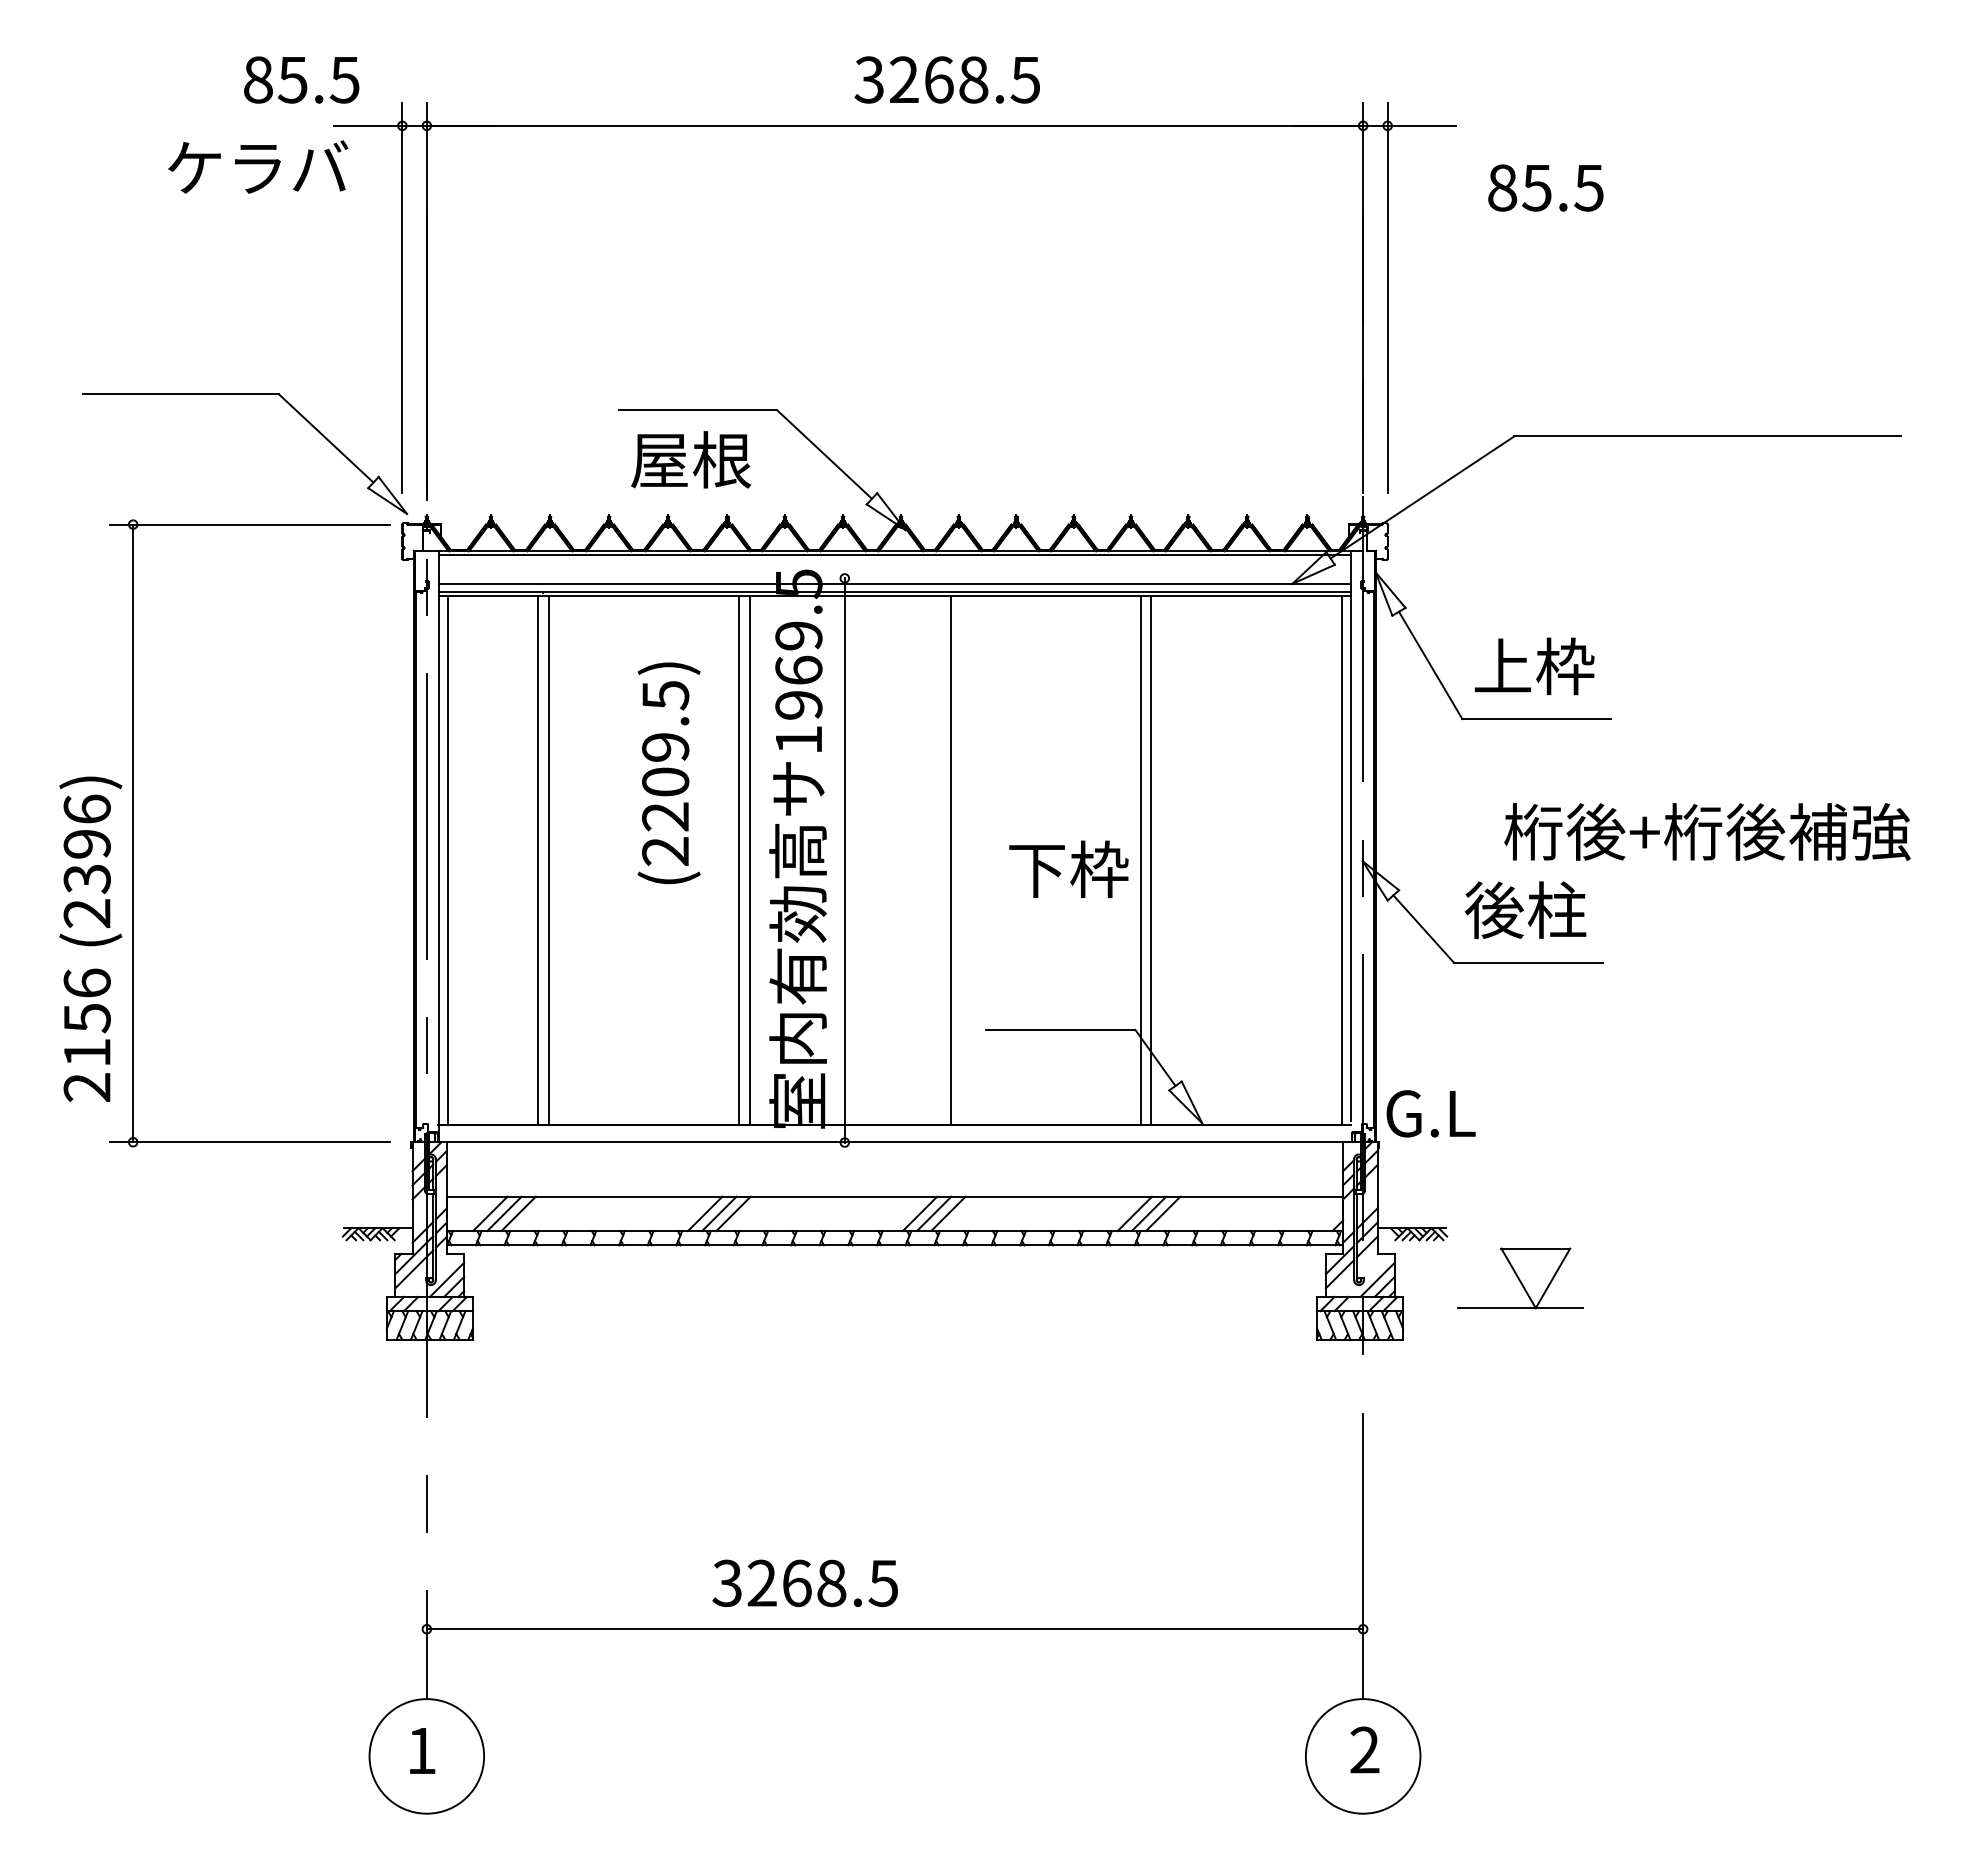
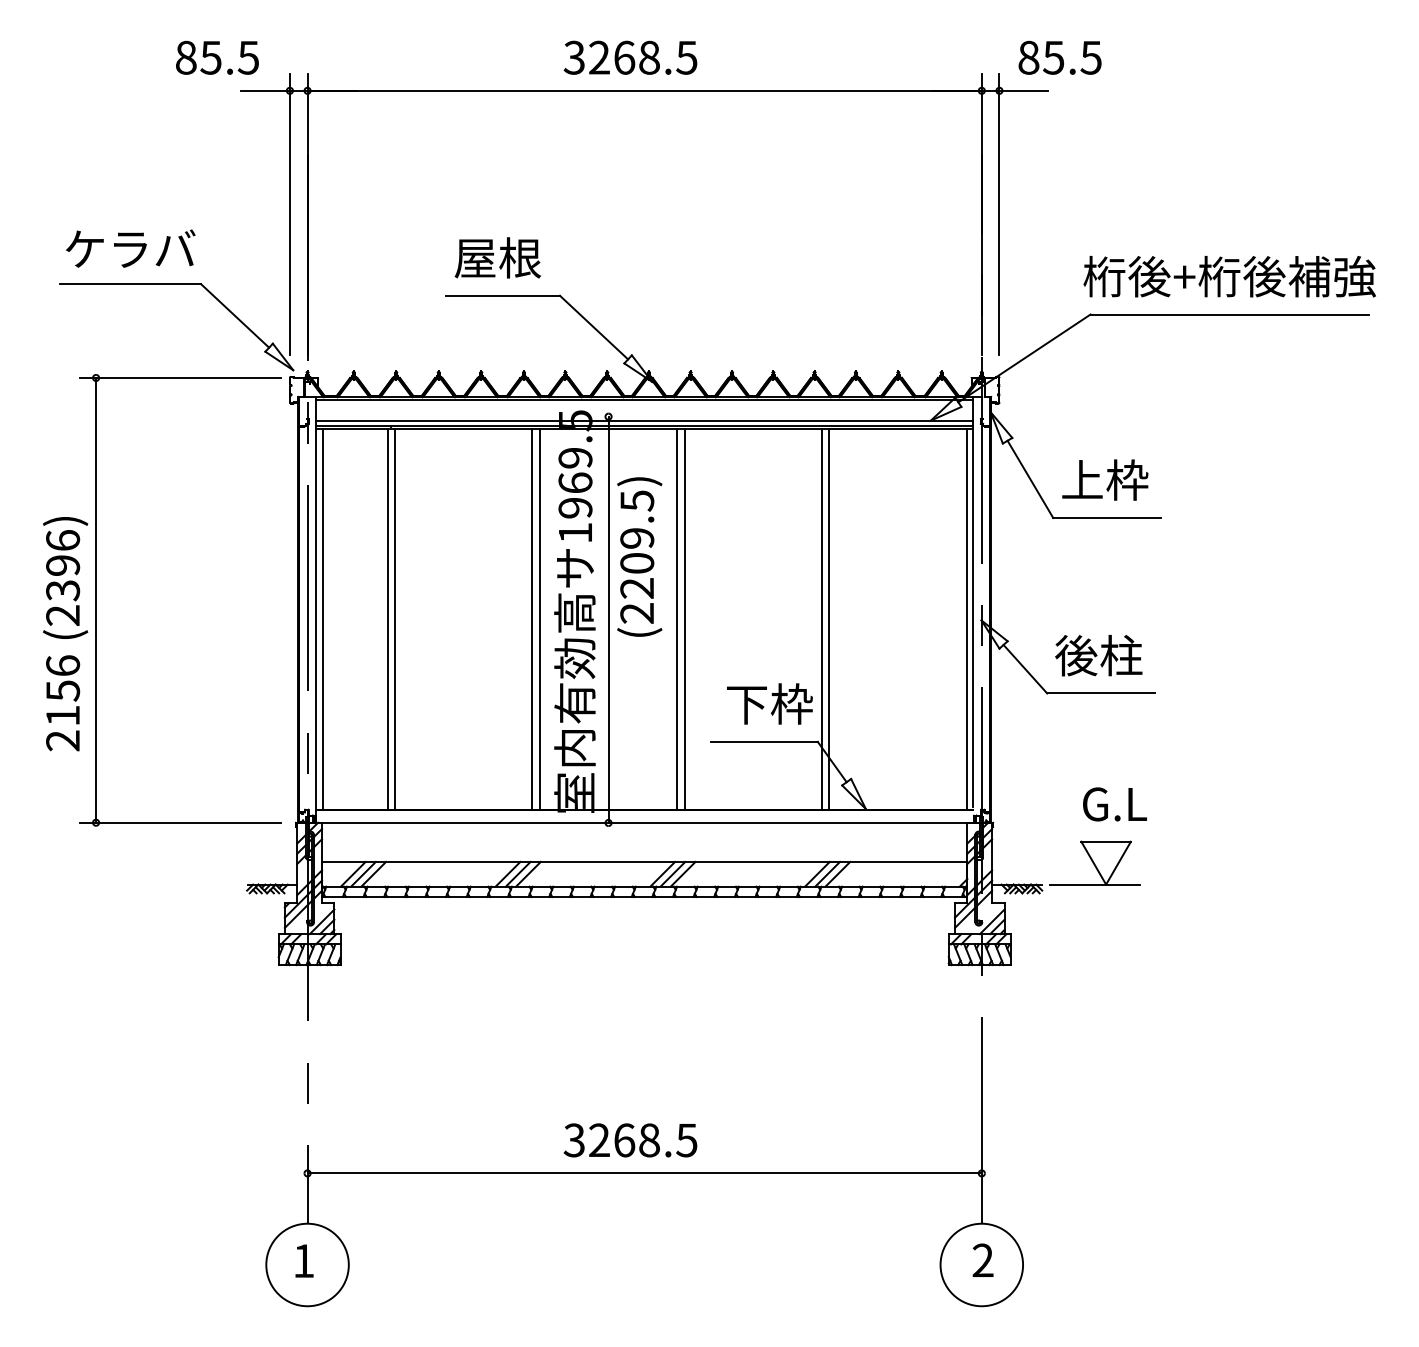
text: (946, 79) -> (629, 57), moved
text: (258, 166) -> (130, 248), moved
text: (1545, 187) -> (1059, 57), moved
text: (691, 459) -> (498, 257), moved
text: (668, 773) -> (639, 557), moved
text: (1707, 831) -> (1229, 276), moved
line: (939, 860) -> (676, 619), added
text: (1068, 869) -> (769, 704), moved
text: (90, 938) -> (65, 633), moved
text: (1430, 1113) -> (1114, 804), moved
part: (1520, 1278) -> (1095, 863), moved
text: (804, 1583) -> (629, 1140), moved

